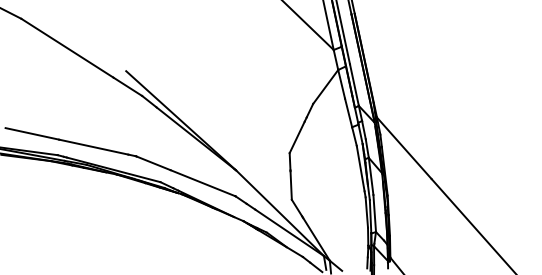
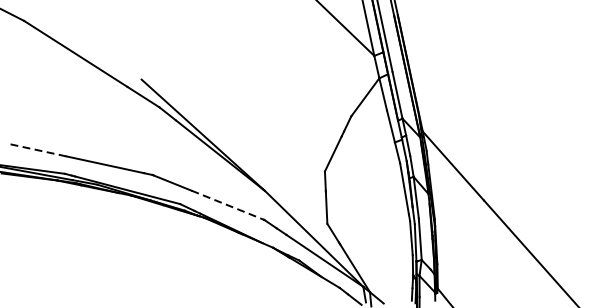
line: (31, 133) -> (35, 149), solid -> dashed
line: (202, 183) -> (227, 205), solid -> dashed

